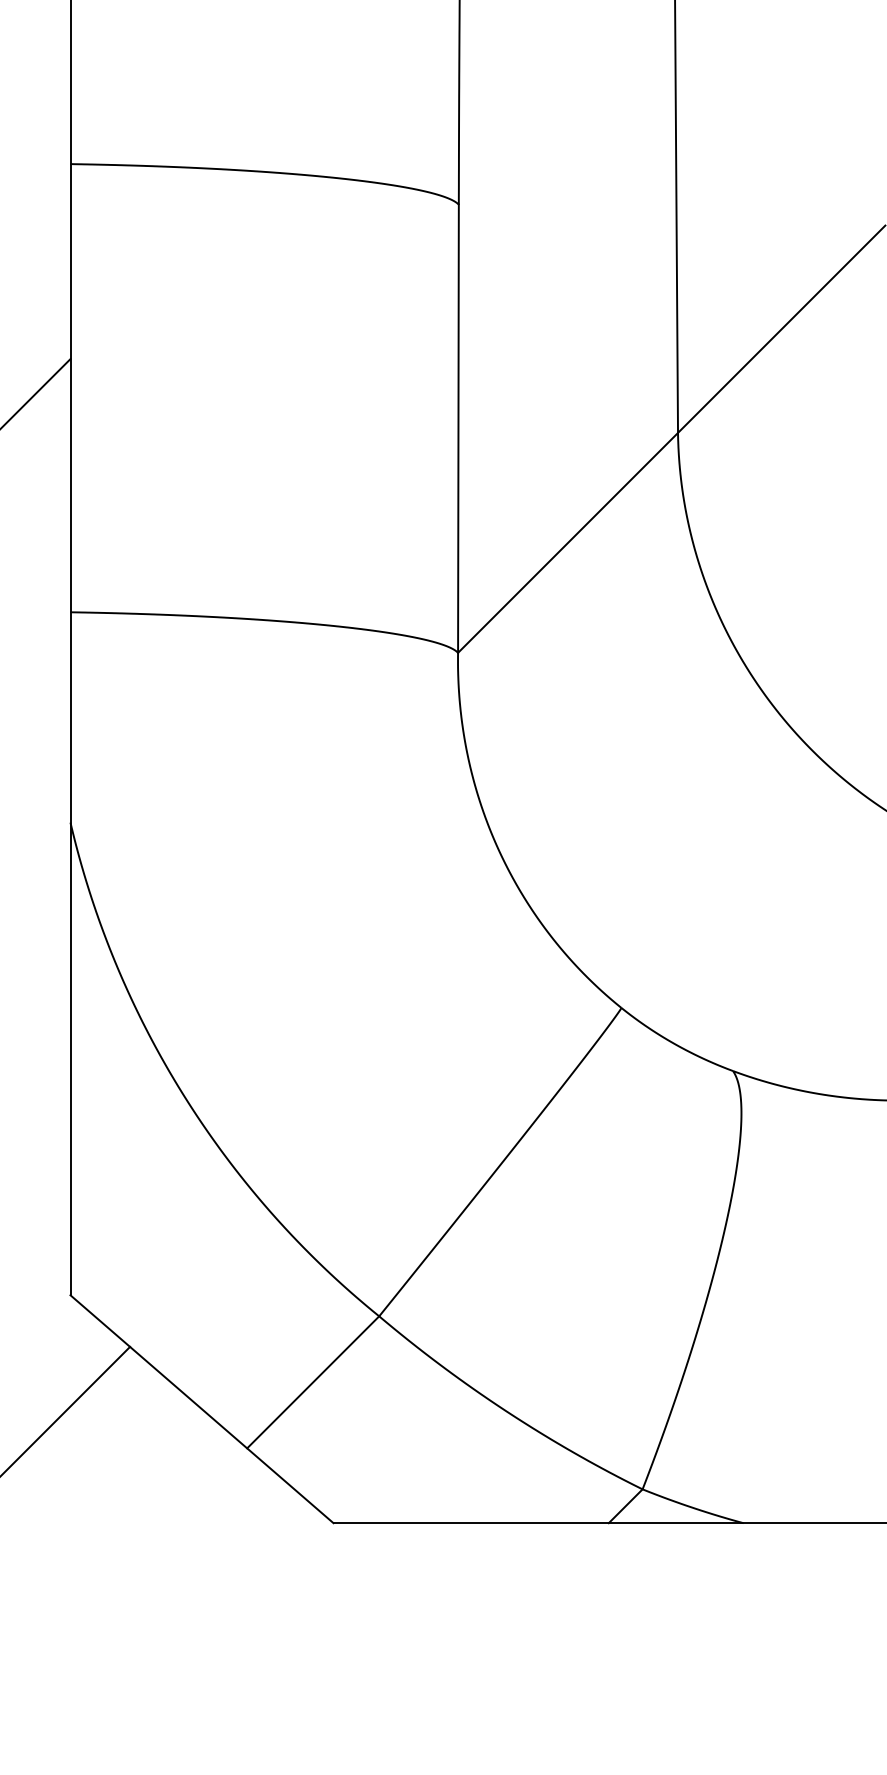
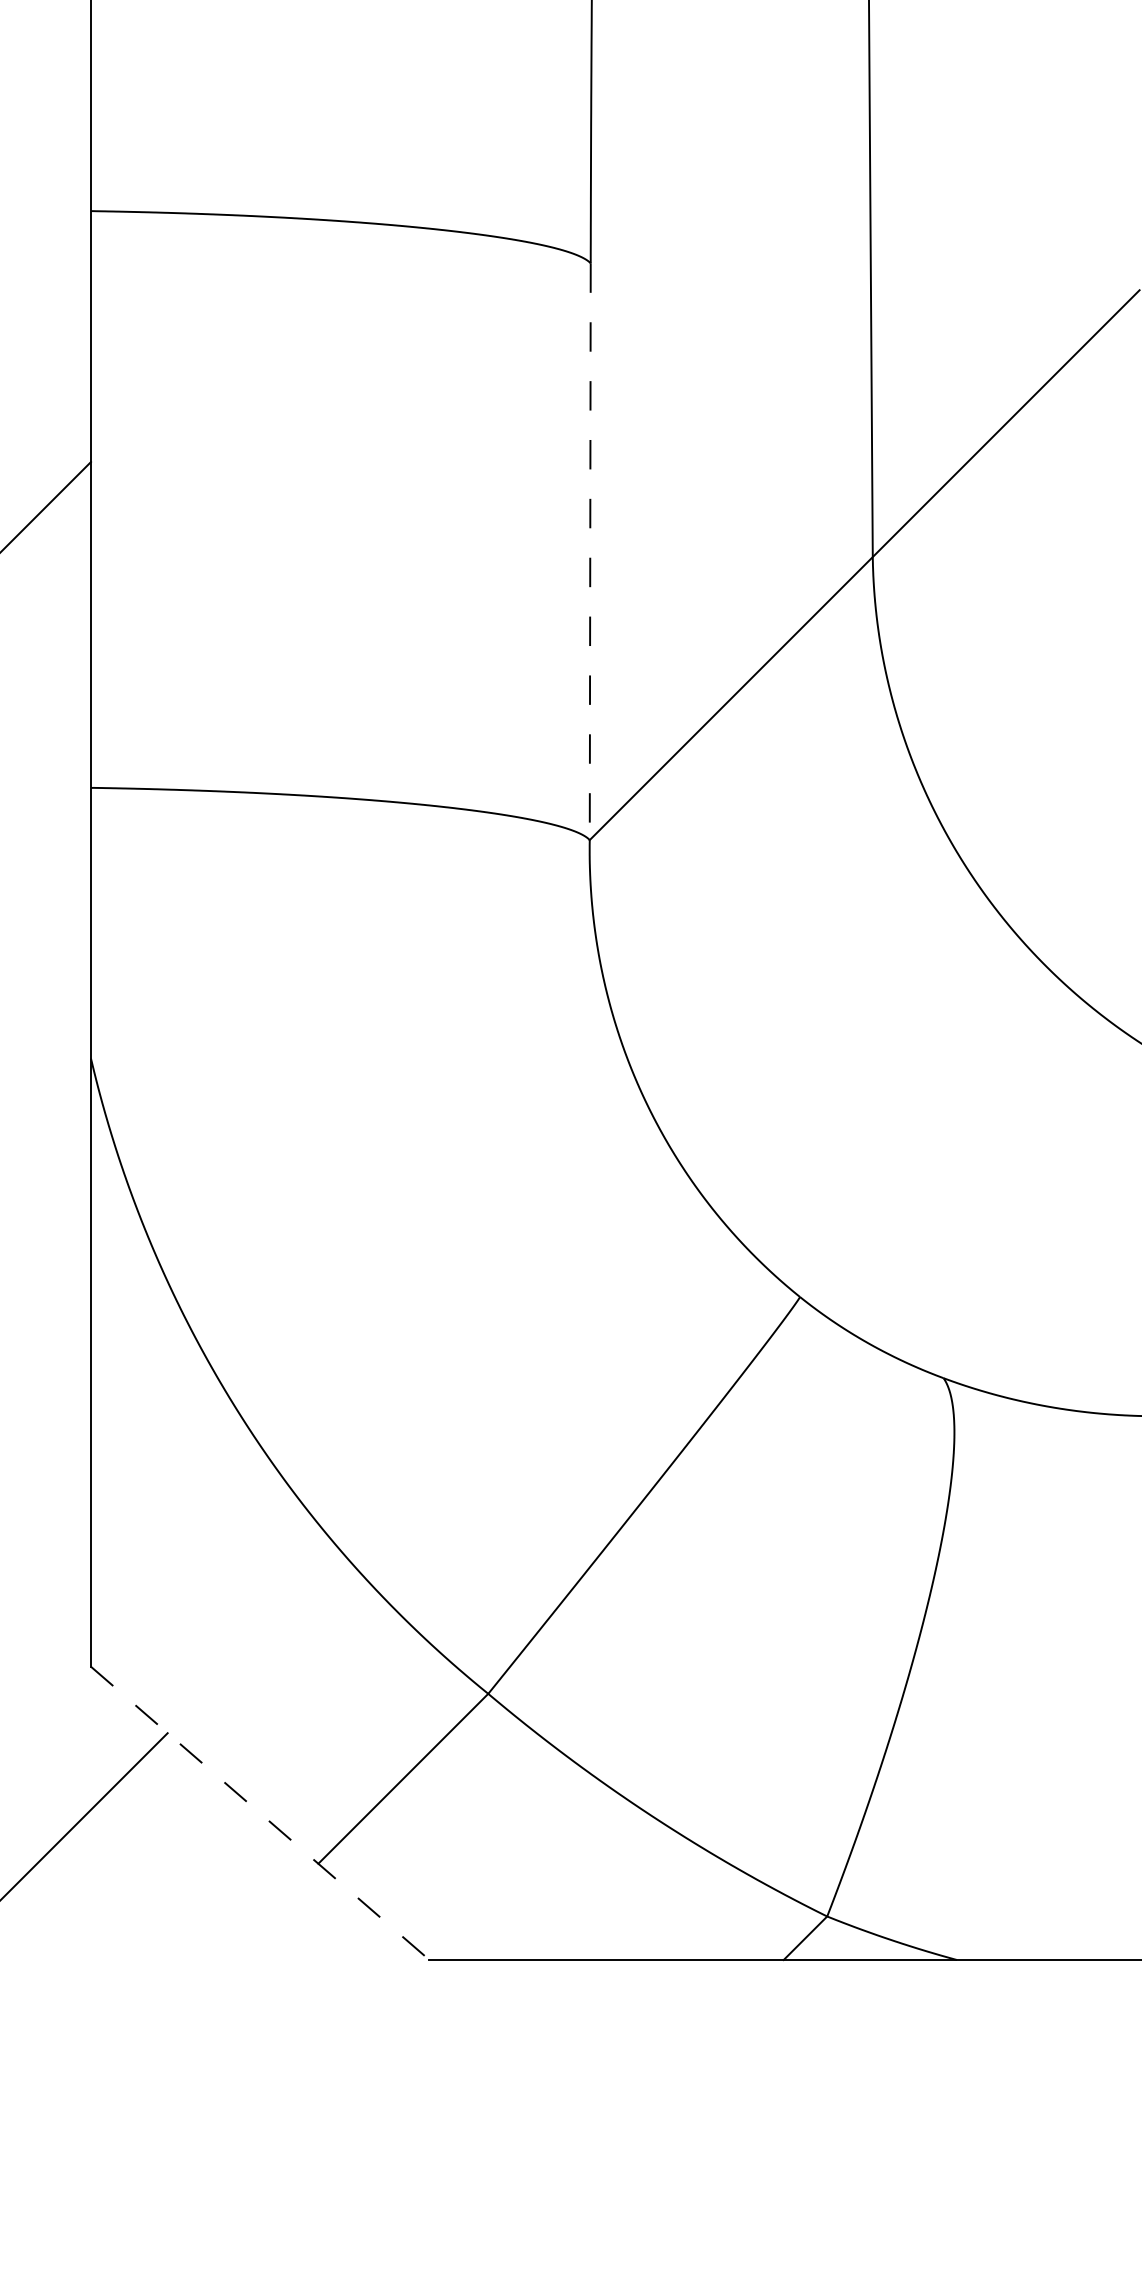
line: (458, 429) -> (590, 552), solid -> dashed
line: (202, 1409) -> (260, 1813), solid -> dashed

